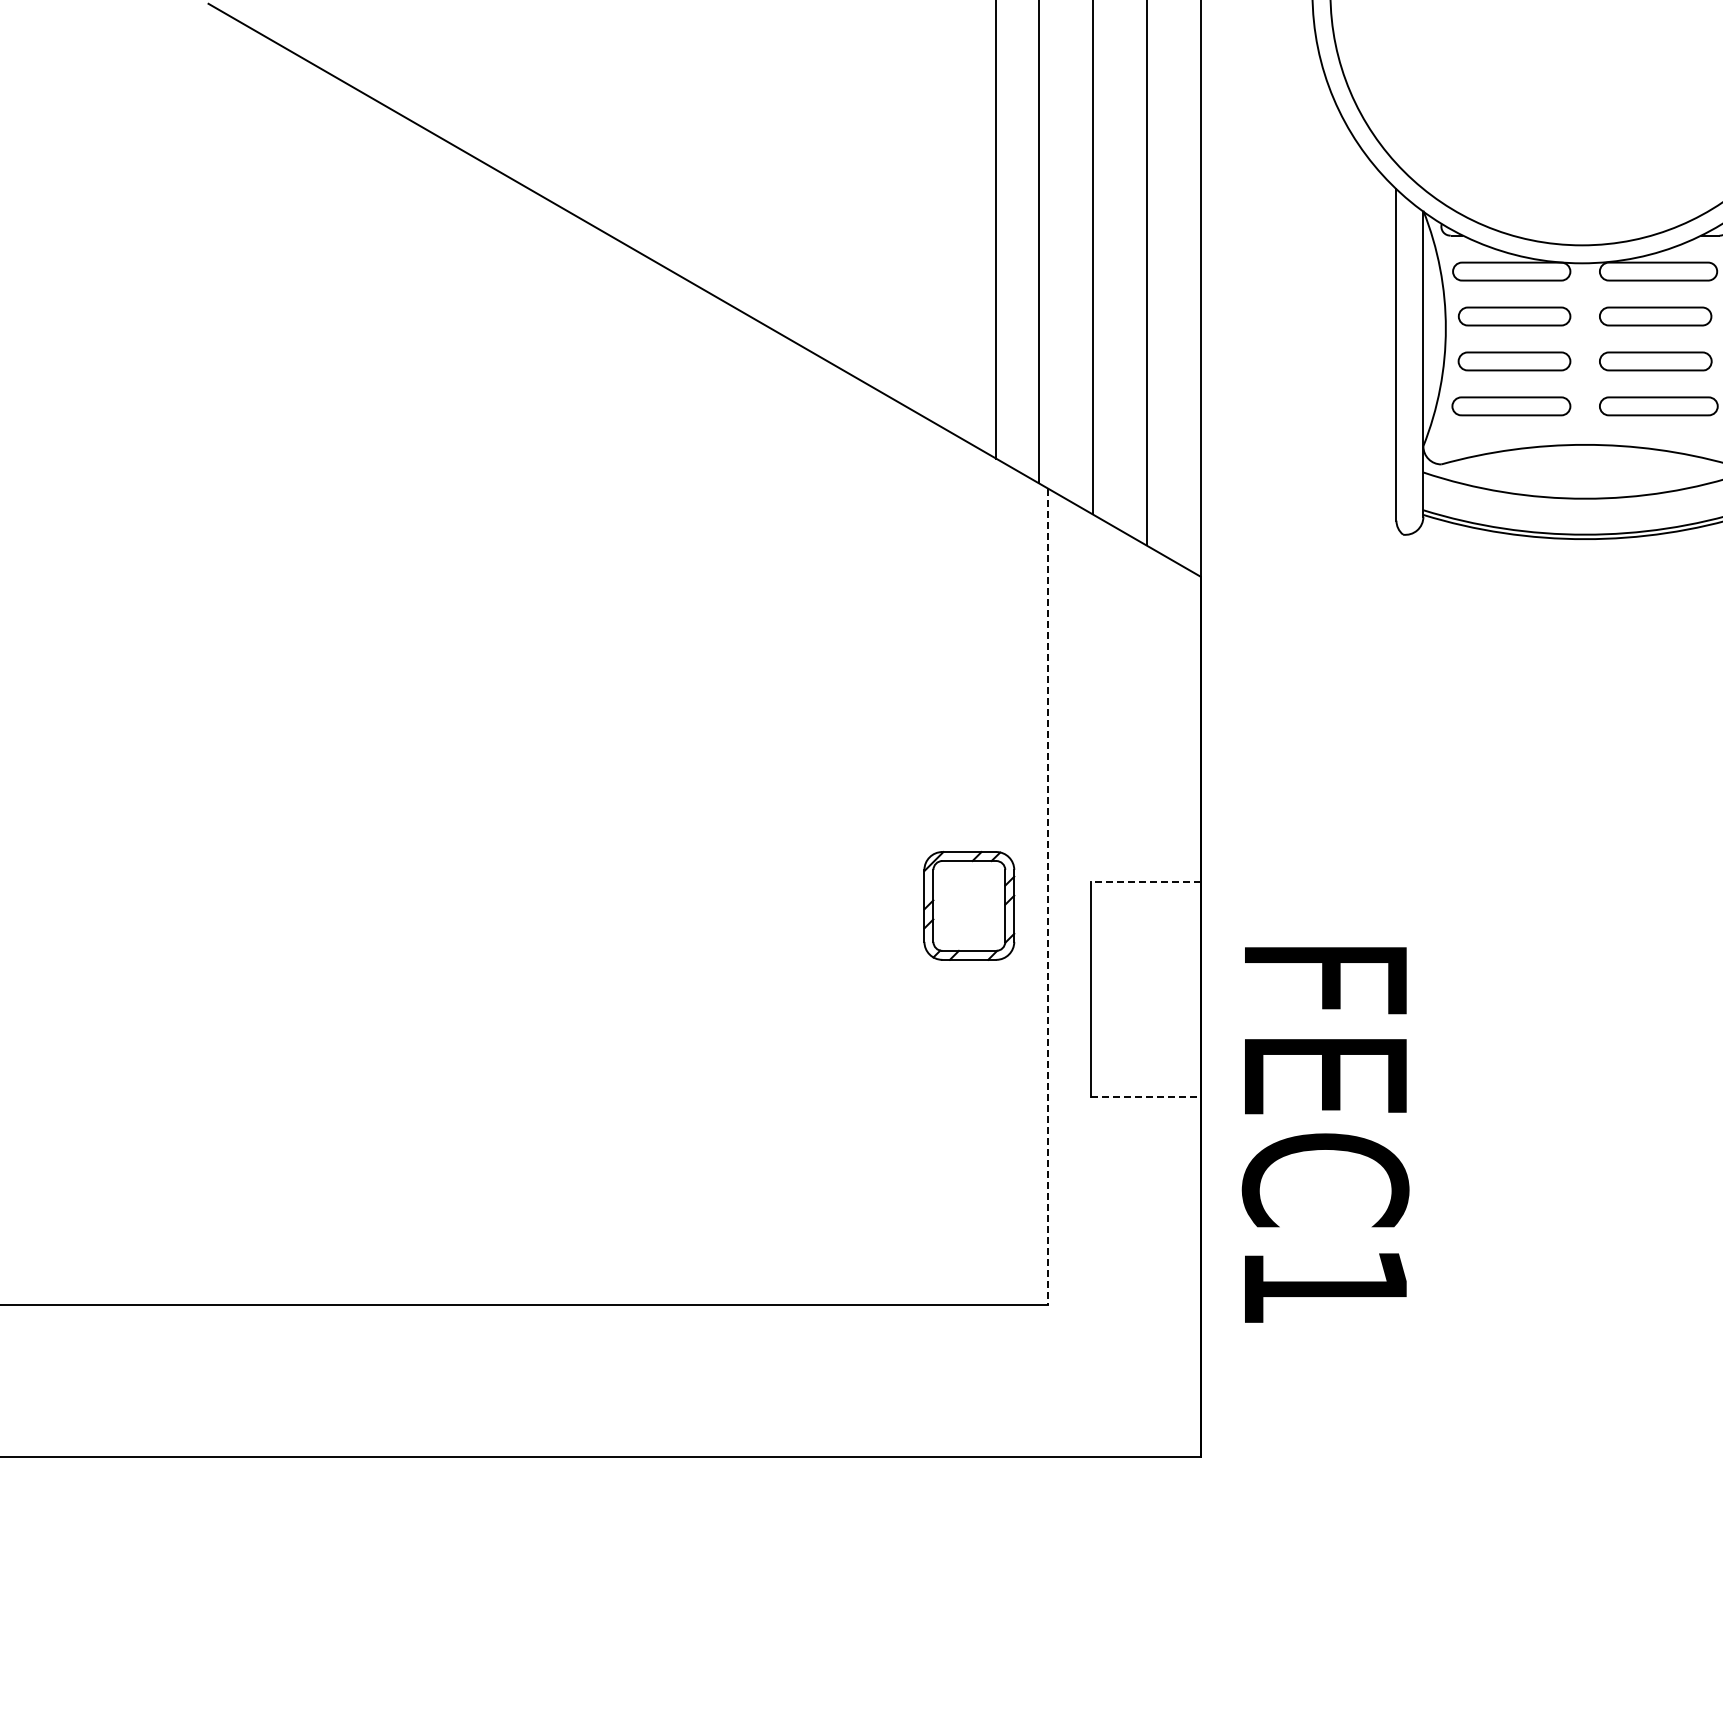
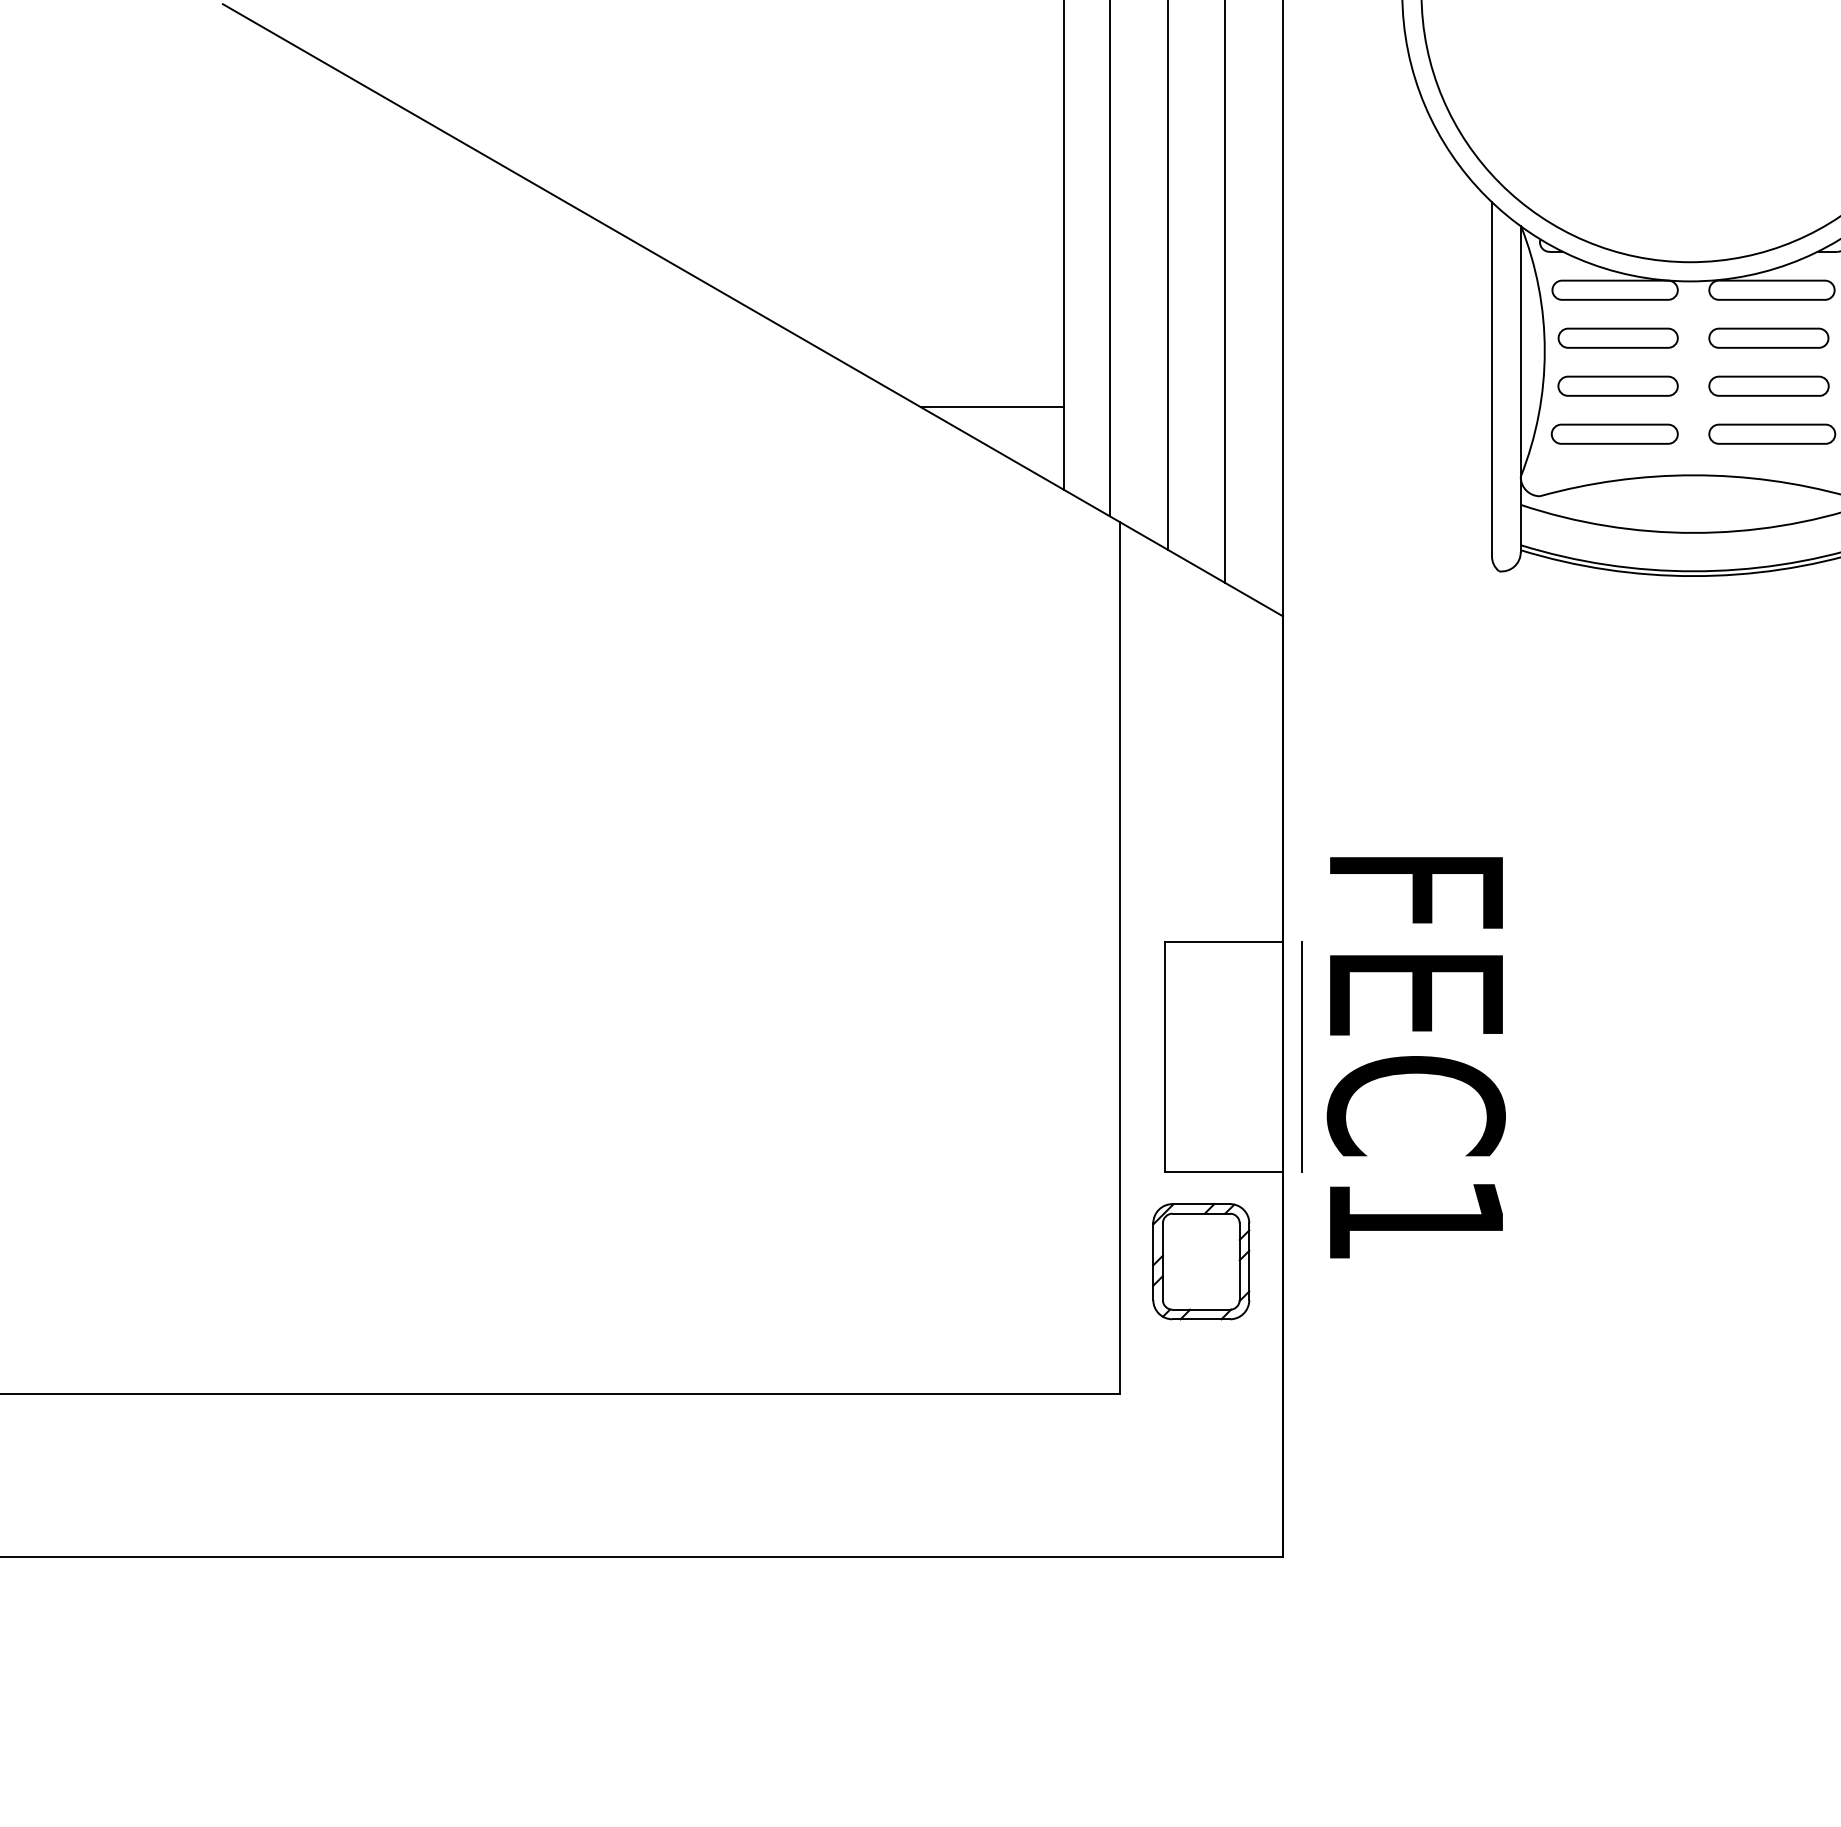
line: (929, 381) -> (993, 407), added
line: (1145, 881) -> (1223, 941), dashed -> solid
line: (1047, 897) -> (1119, 958), dashed -> solid
part: (969, 905) -> (1201, 1261), moved
line: (1218, 989) -> (1301, 1057), added
line: (1146, 1097) -> (1224, 1172), dashed -> solid
text: (1325, 1134) -> (1416, 1057), moved

